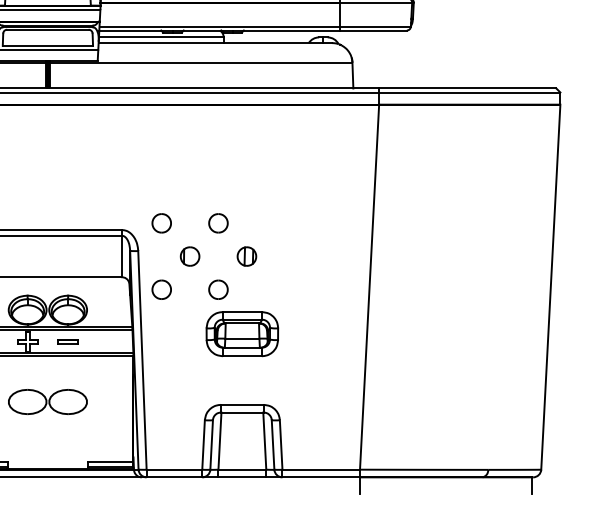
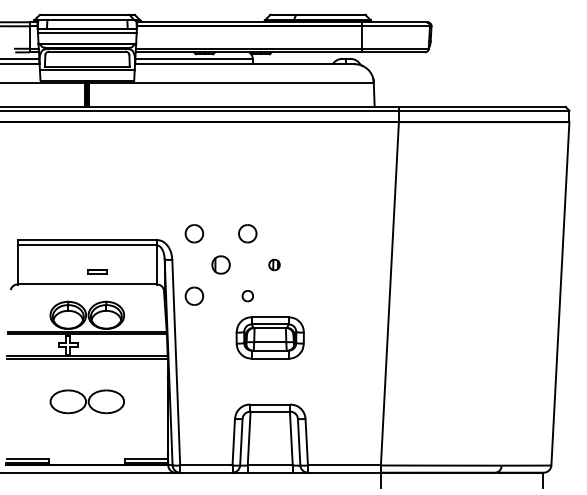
part: (246, 256) -> (274, 264), size x0.6
part: (218, 288) -> (247, 295), size x0.6
part: (68, 341) -> (97, 271), moved

